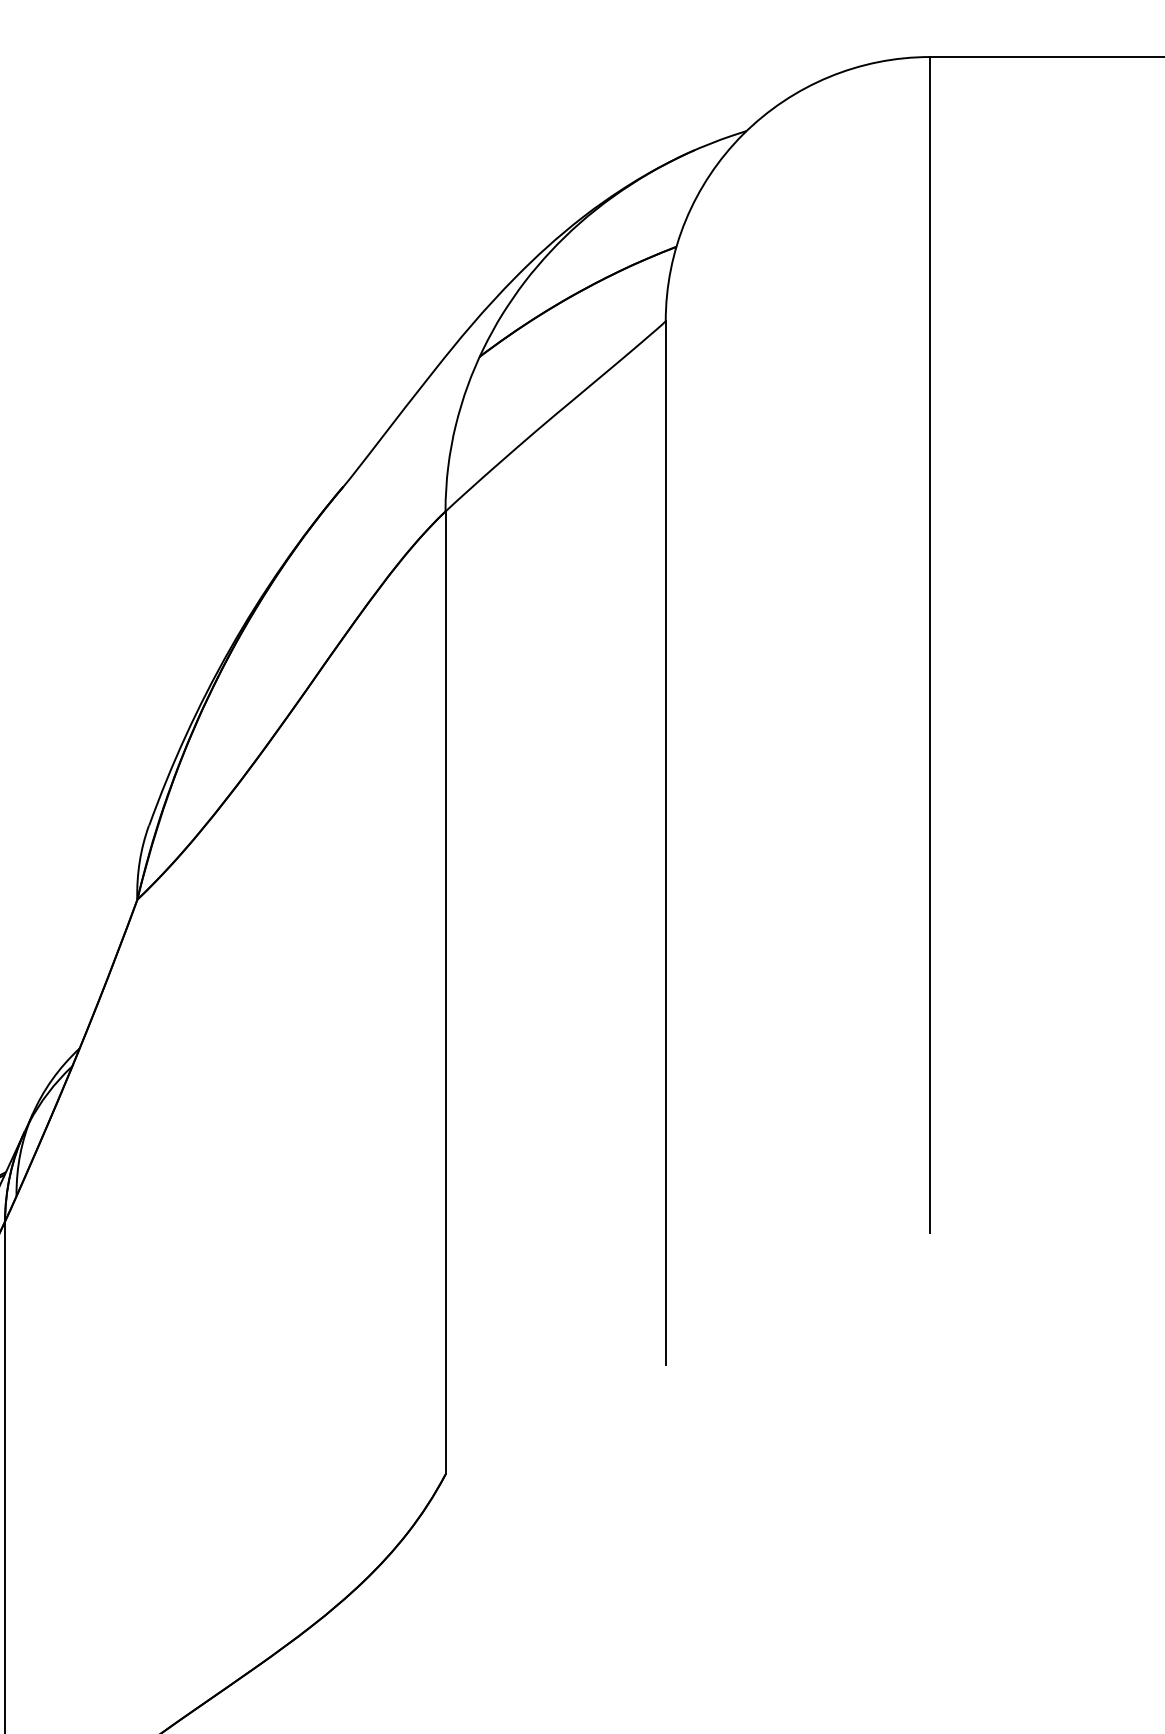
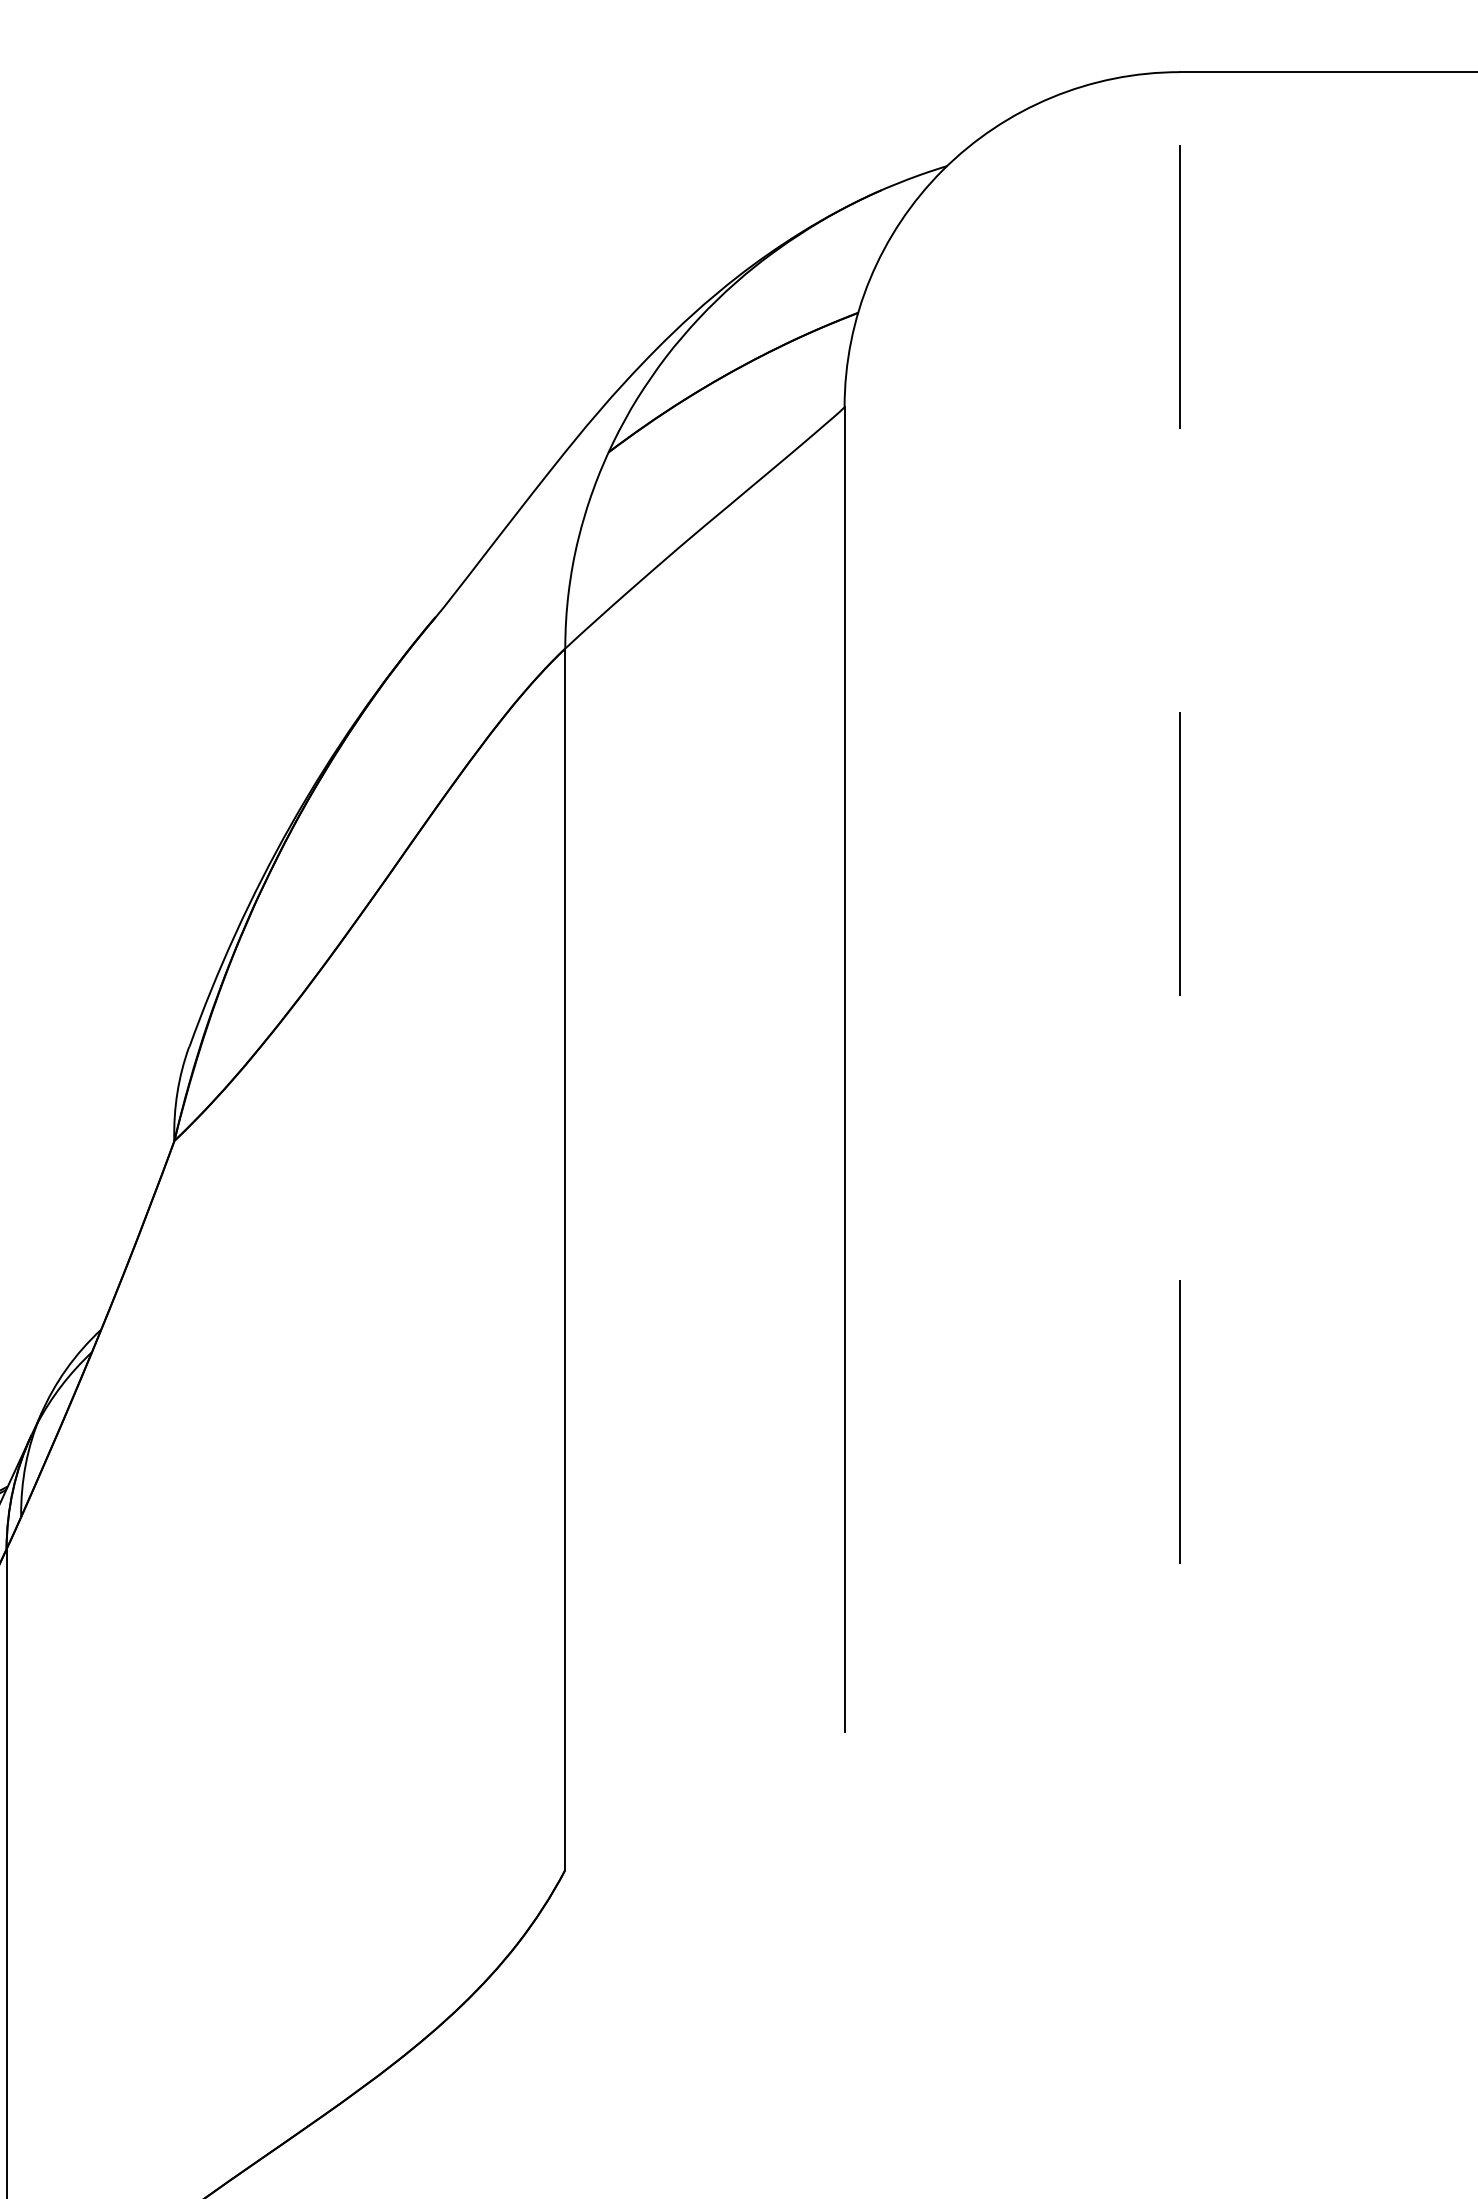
line: (929, 645) -> (1179, 818), solid -> dashed

